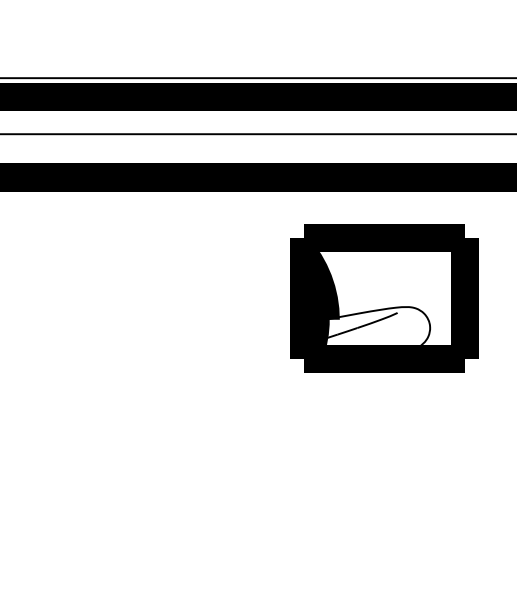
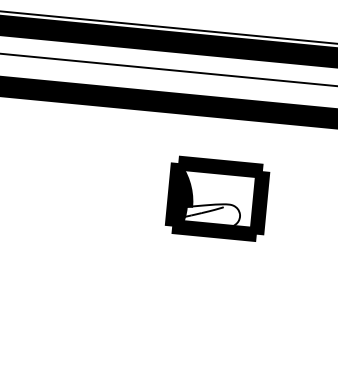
part: (384, 298) -> (217, 198), size x0.7

